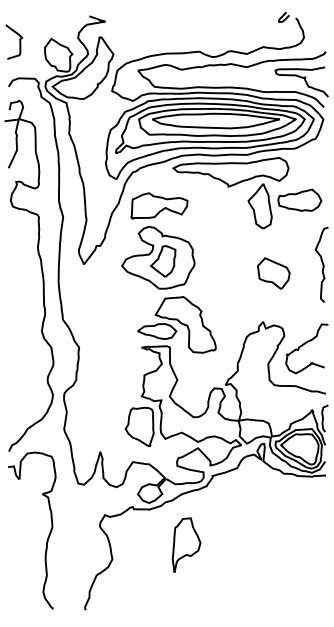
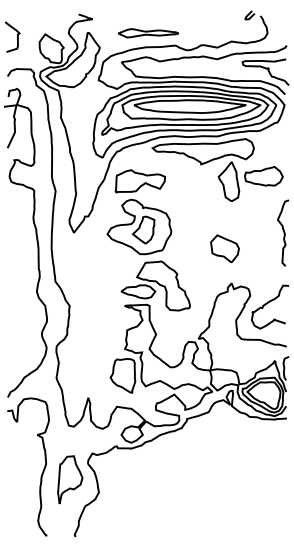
part: (168, 37) -> (148, 33), added
part: (273, 273) -> (224, 248), moved
part: (186, 544) -> (70, 479), moved

